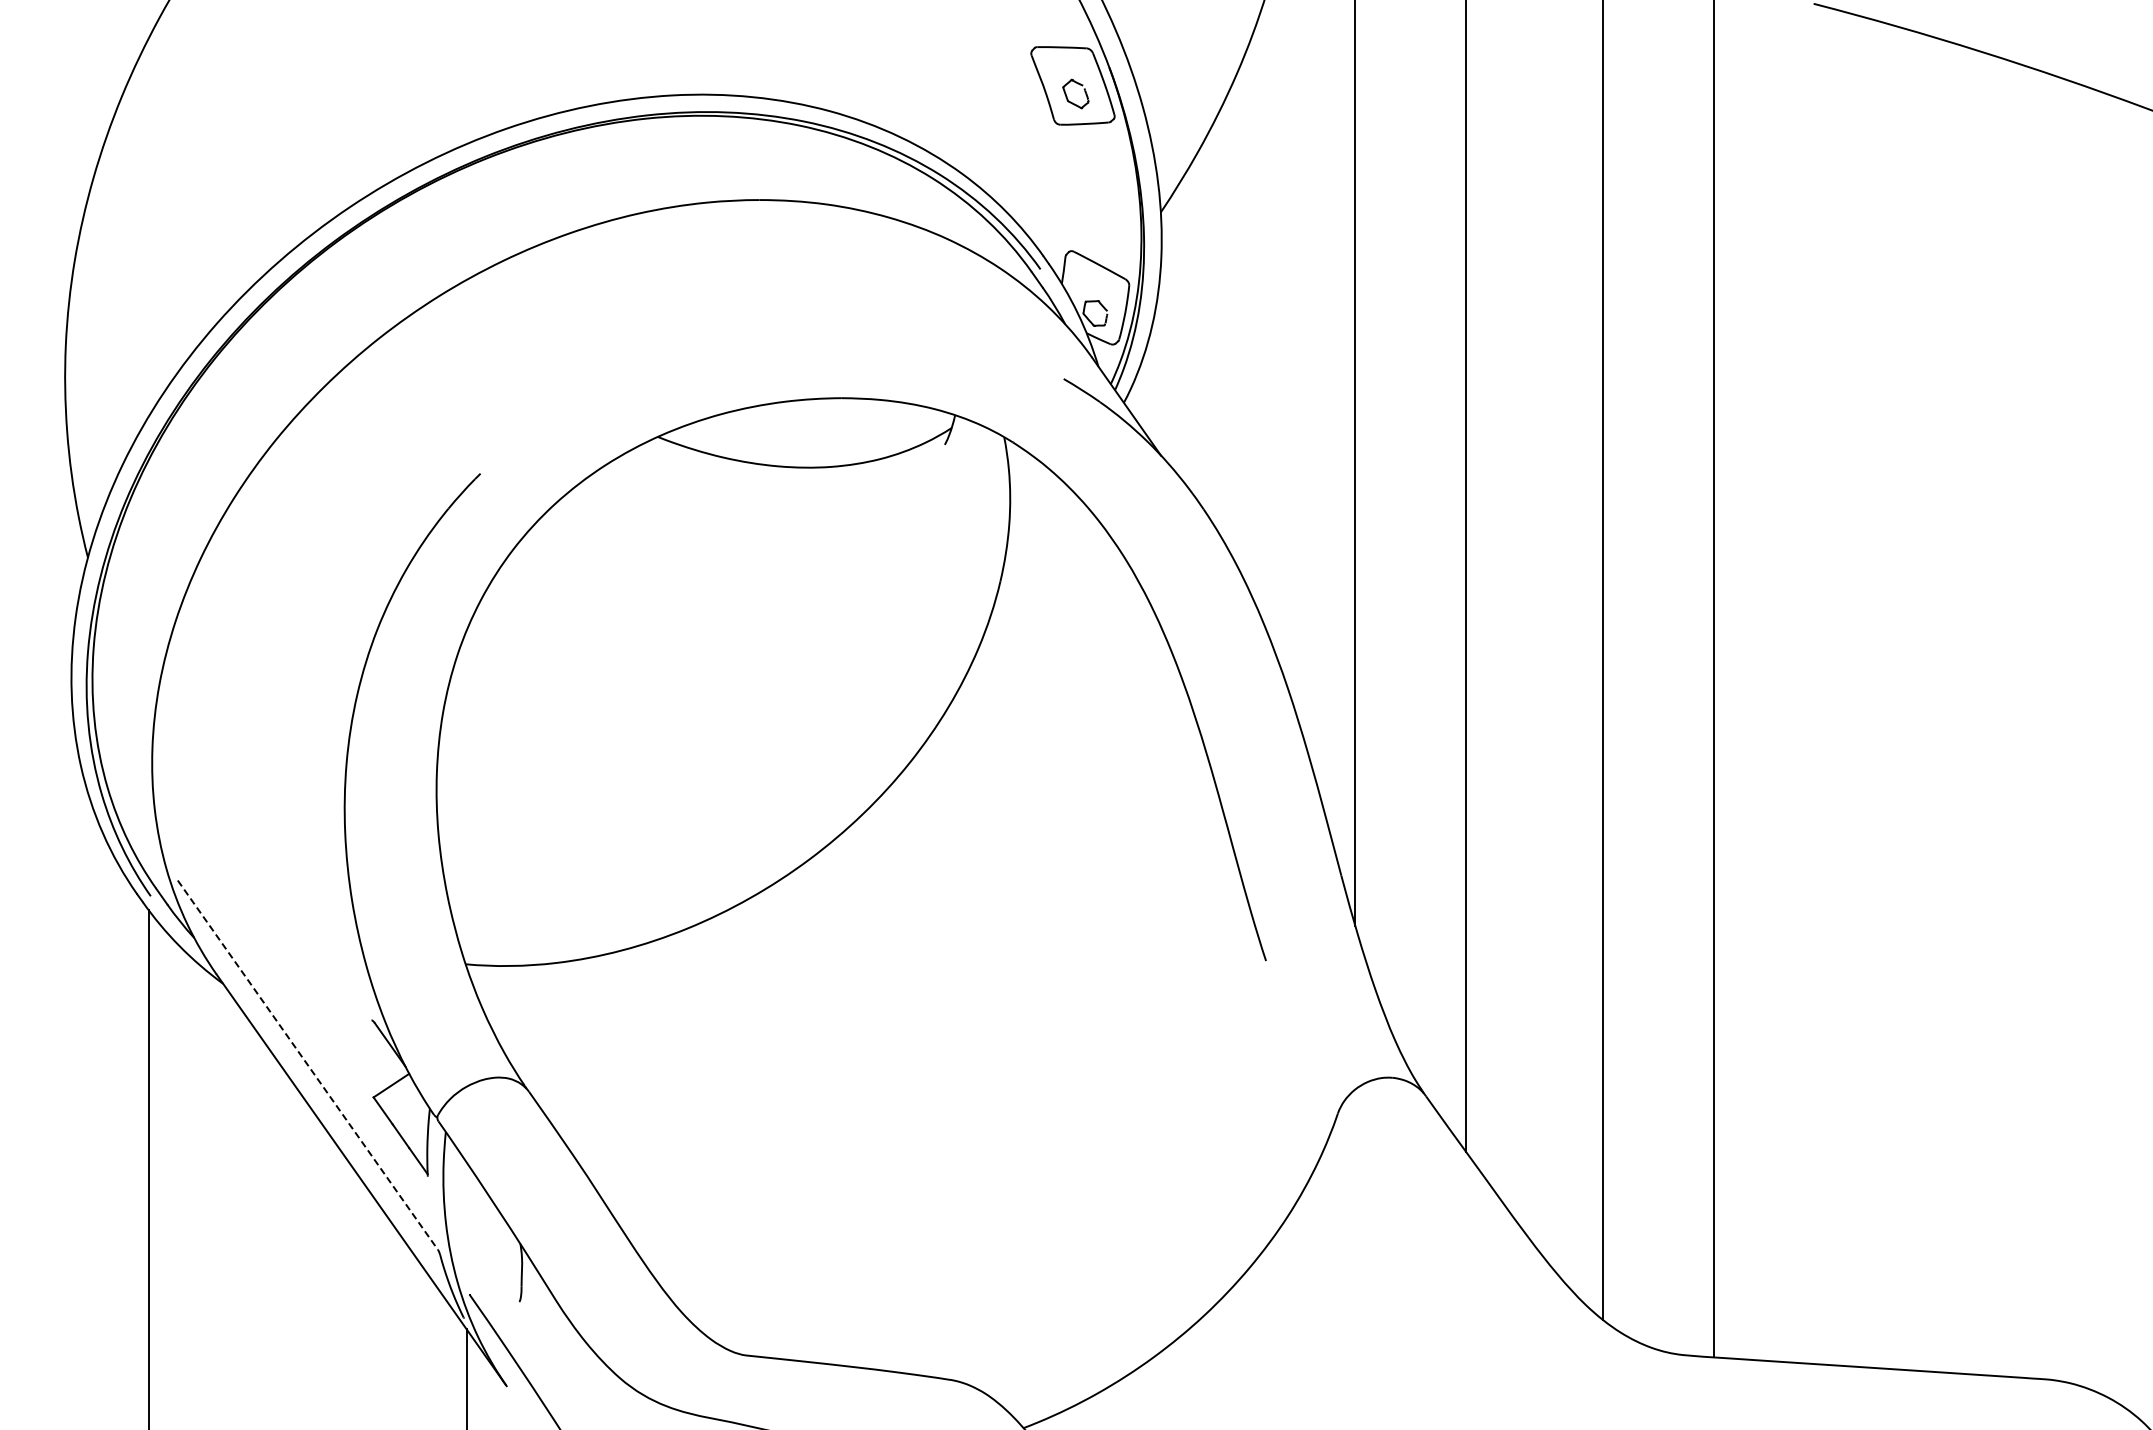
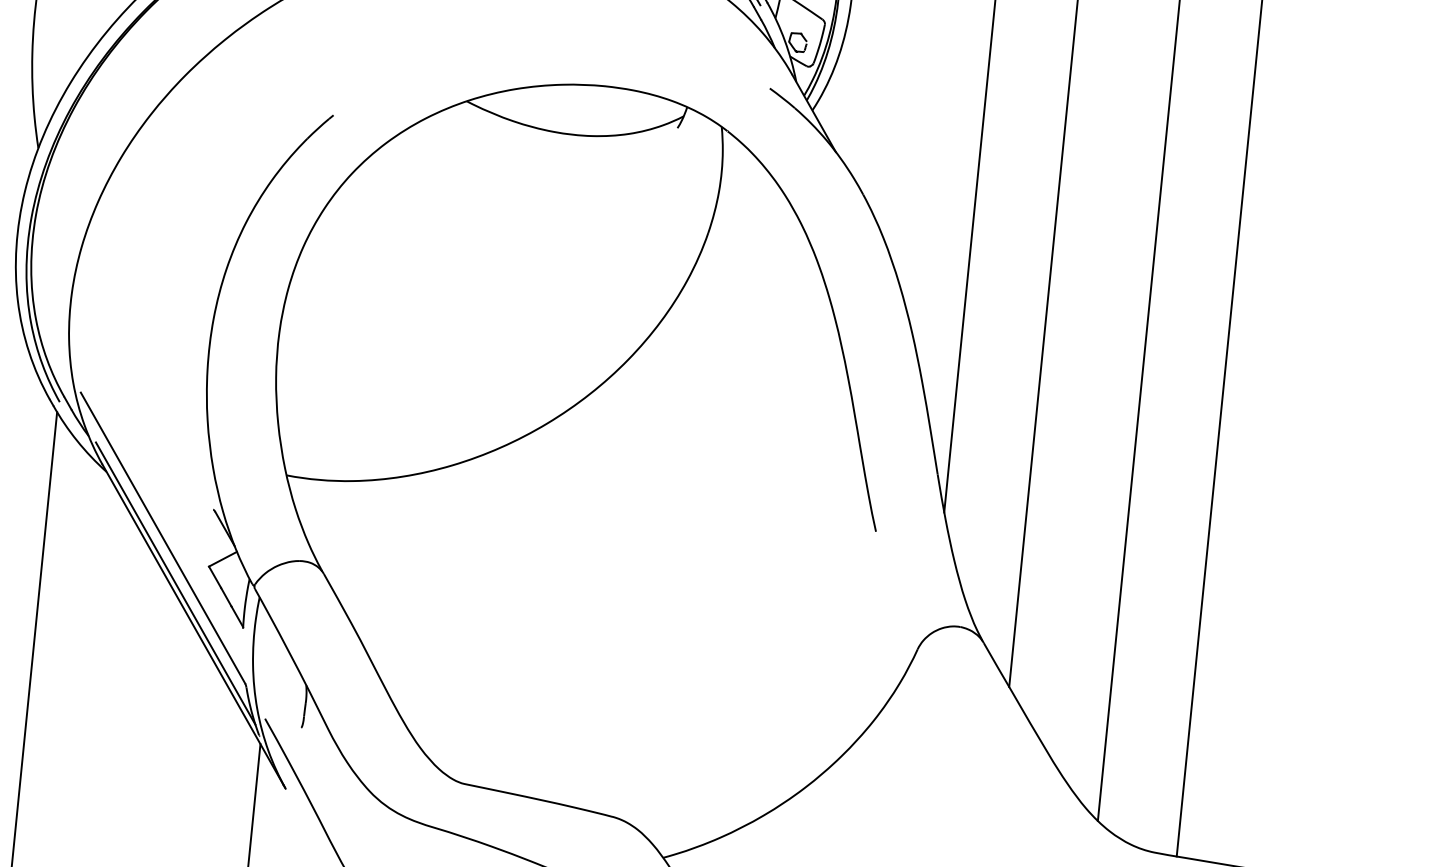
line: (307, 1065) -> (162, 538), dashed -> solid
line: (330, 1124) -> (175, 583), added

